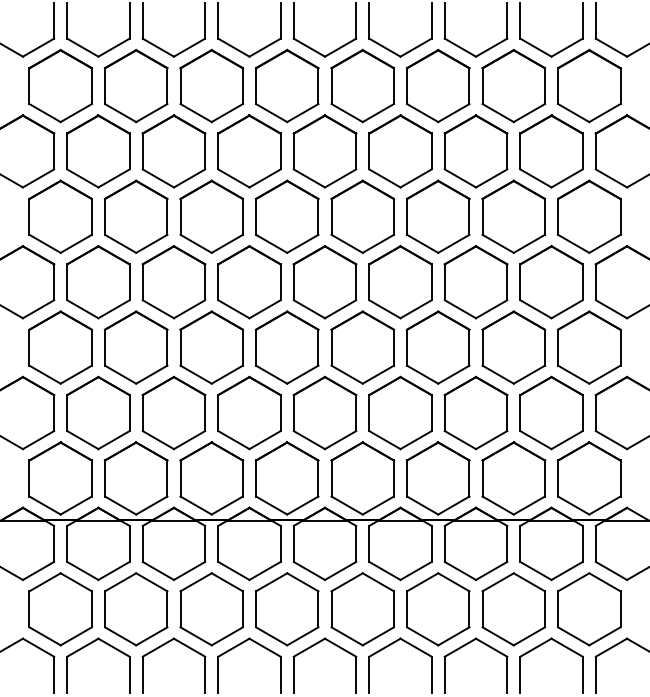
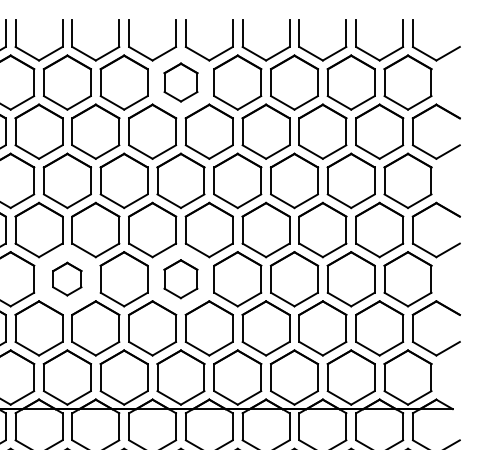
part: (287, 85) -> (181, 82), size x0.7
part: (135, 347) -> (66, 279), size x0.6
part: (286, 347) -> (180, 279), size x0.7

